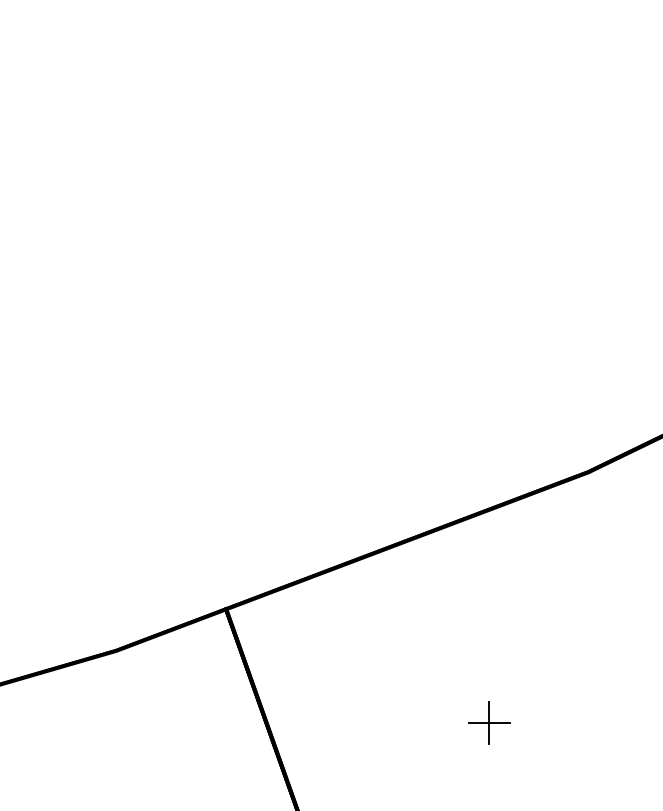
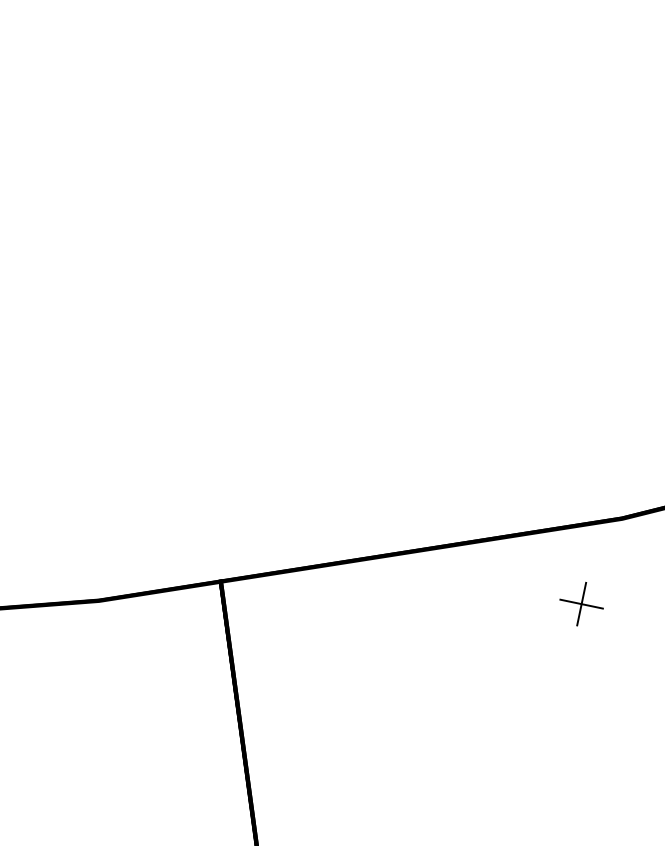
part: (489, 722) -> (582, 603), moved

